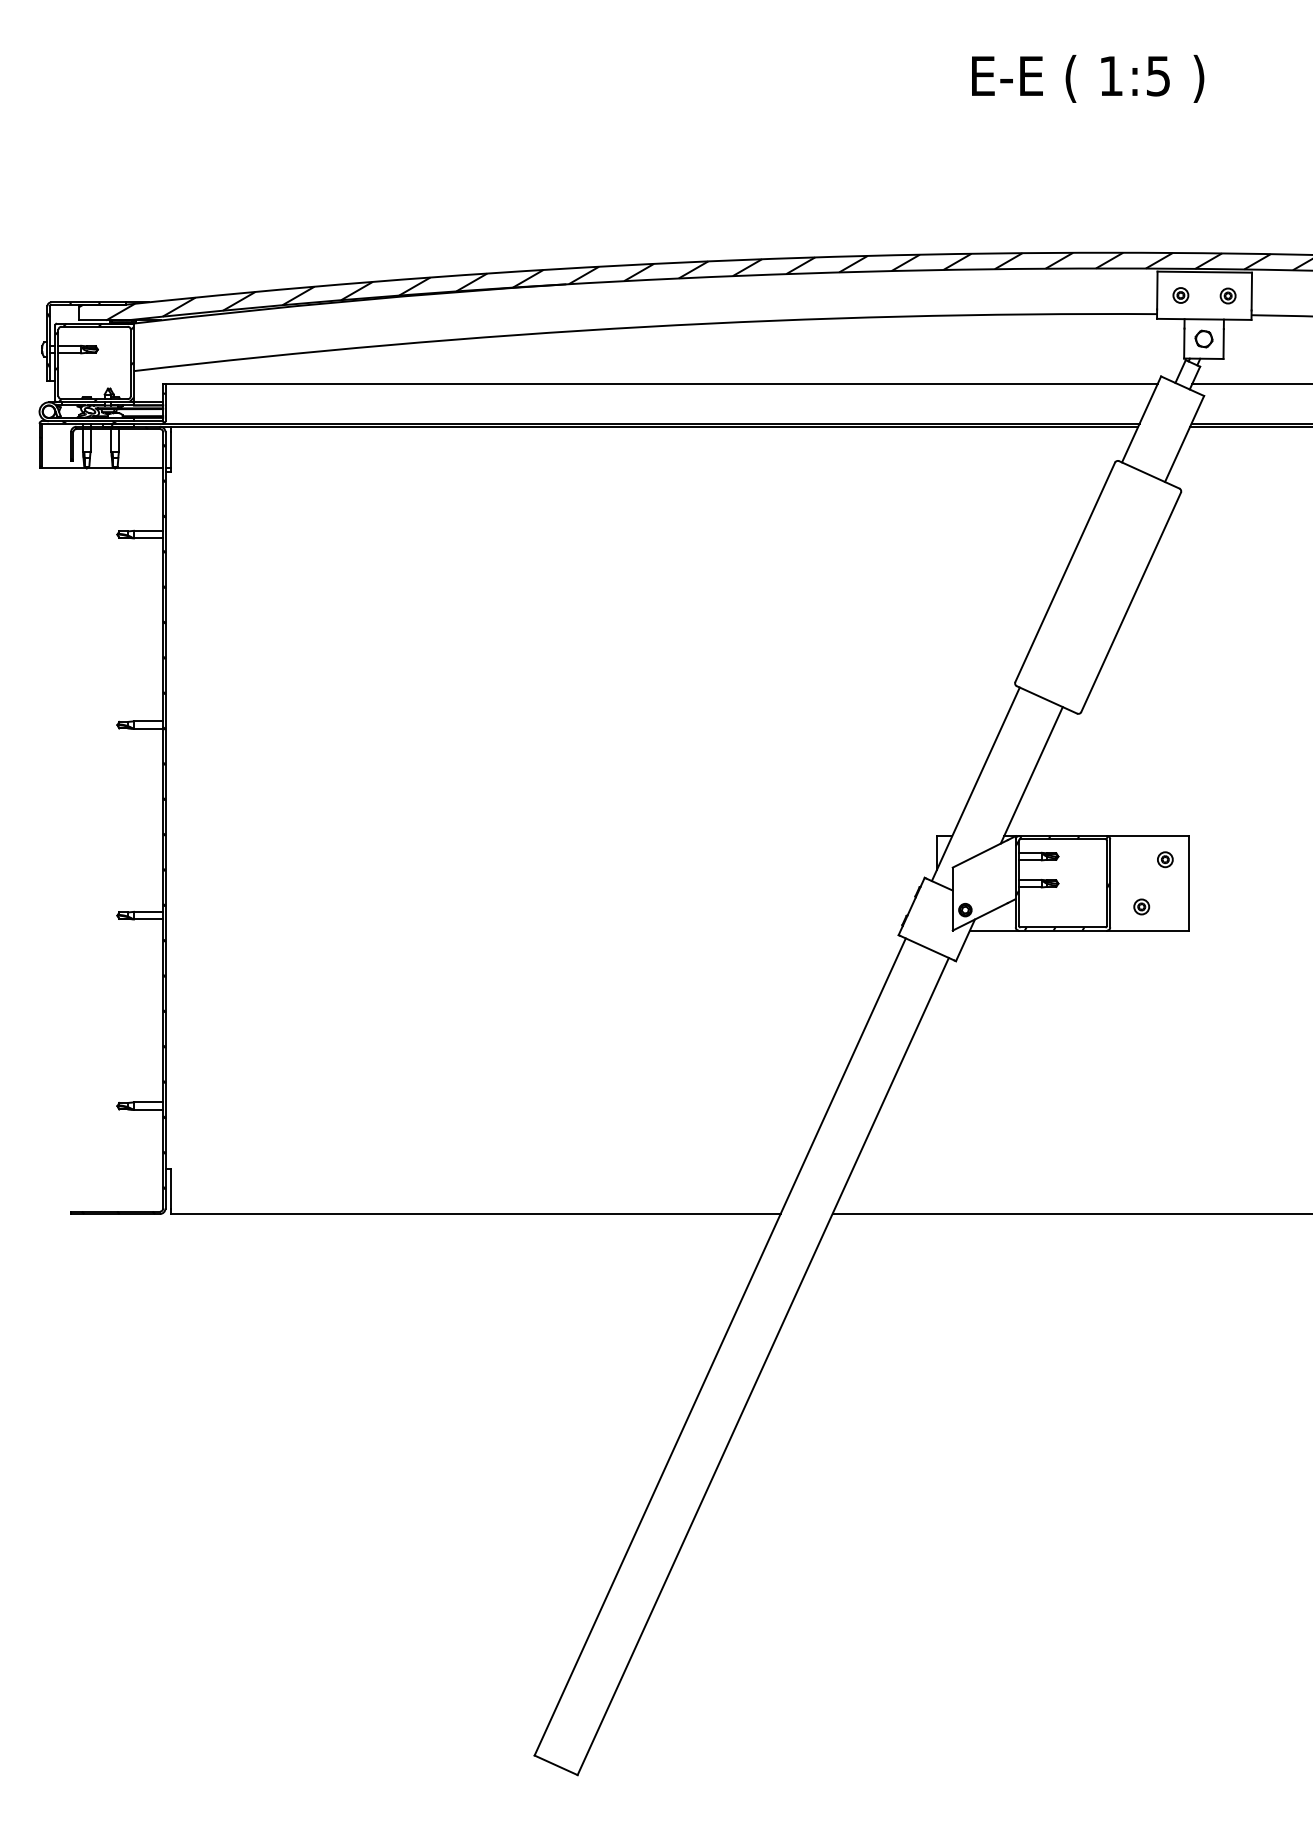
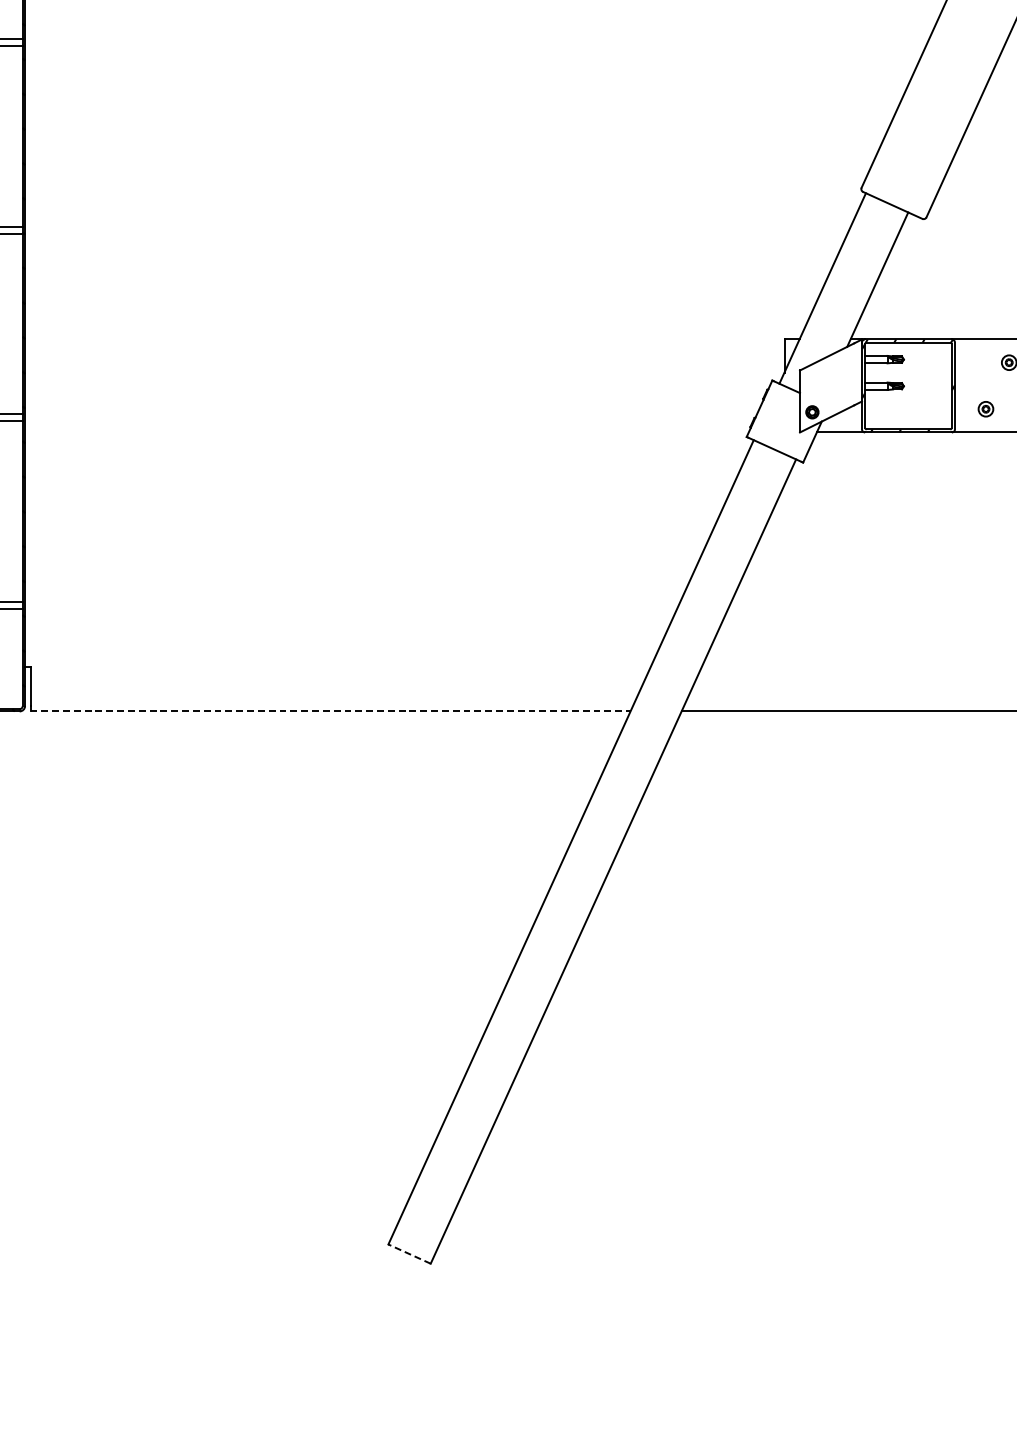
line: (475, 1214) -> (330, 711), solid -> dashed
line: (556, 1765) -> (409, 1254), solid -> dashed

